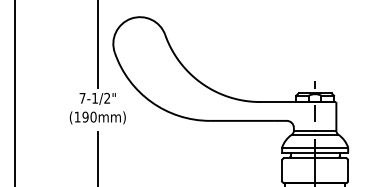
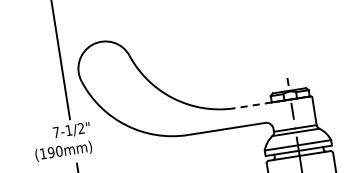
line: (277, 102) -> (253, 105), solid -> dashed
text: (97, 117) -> (63, 151), moved

